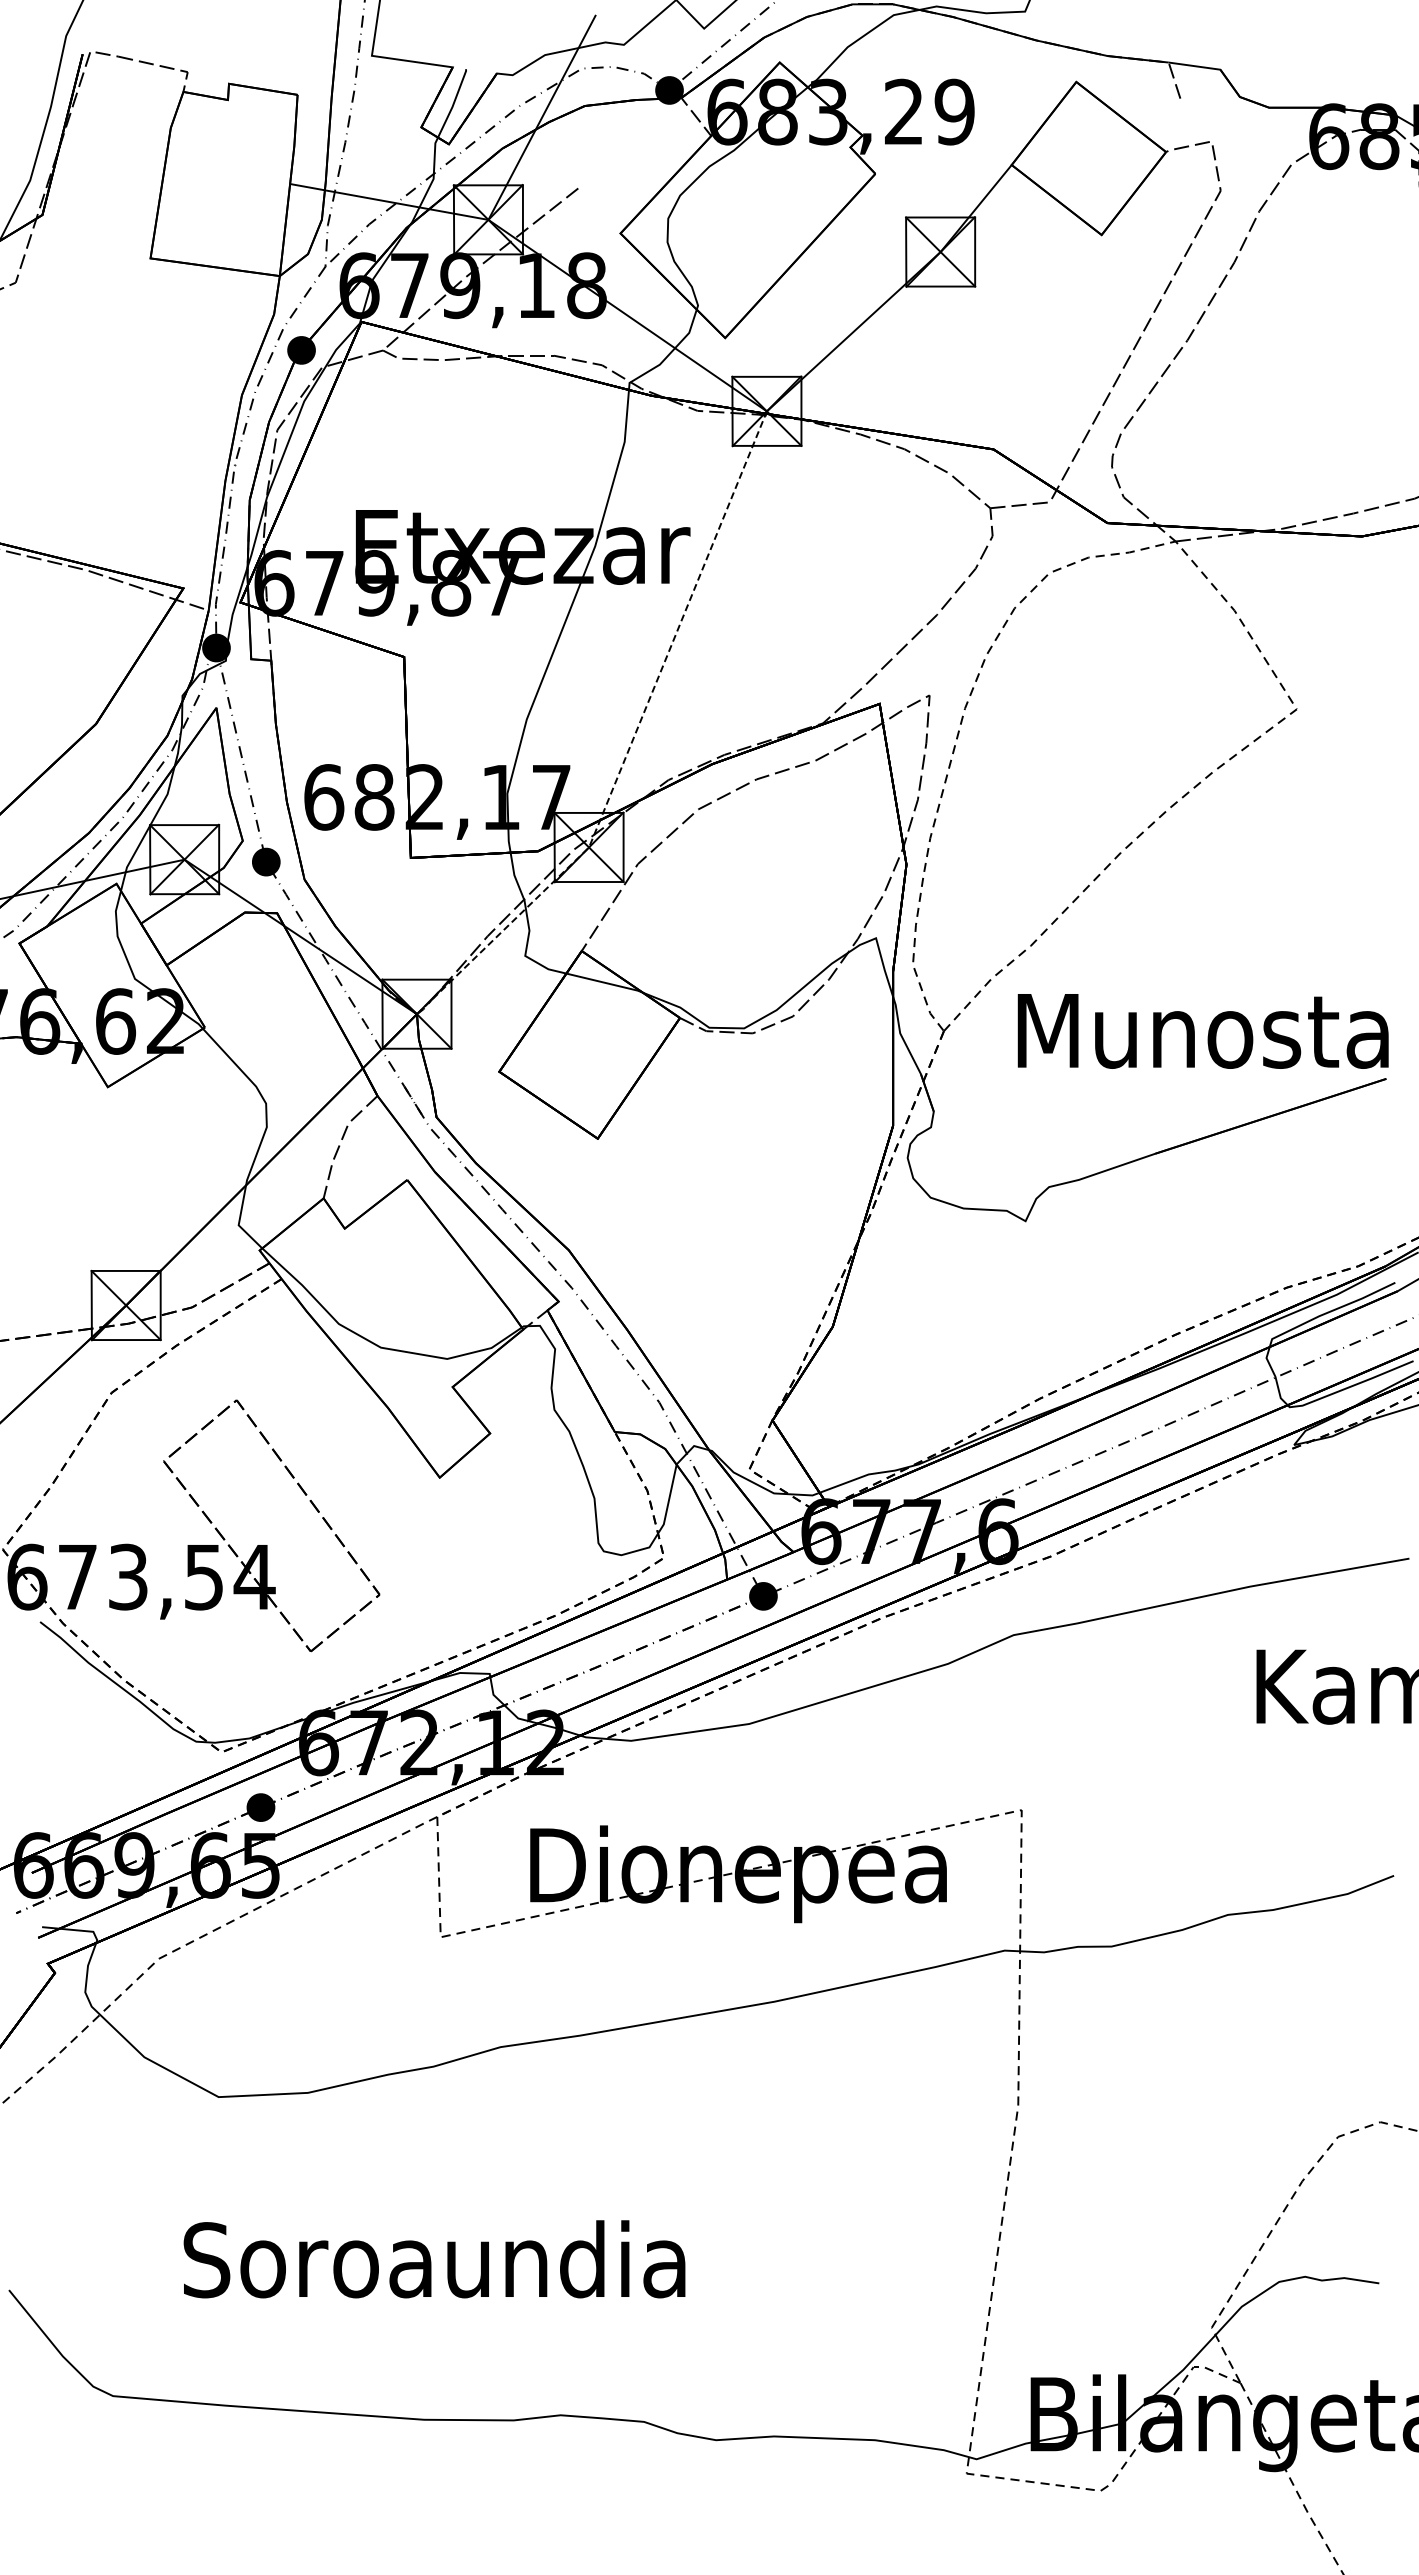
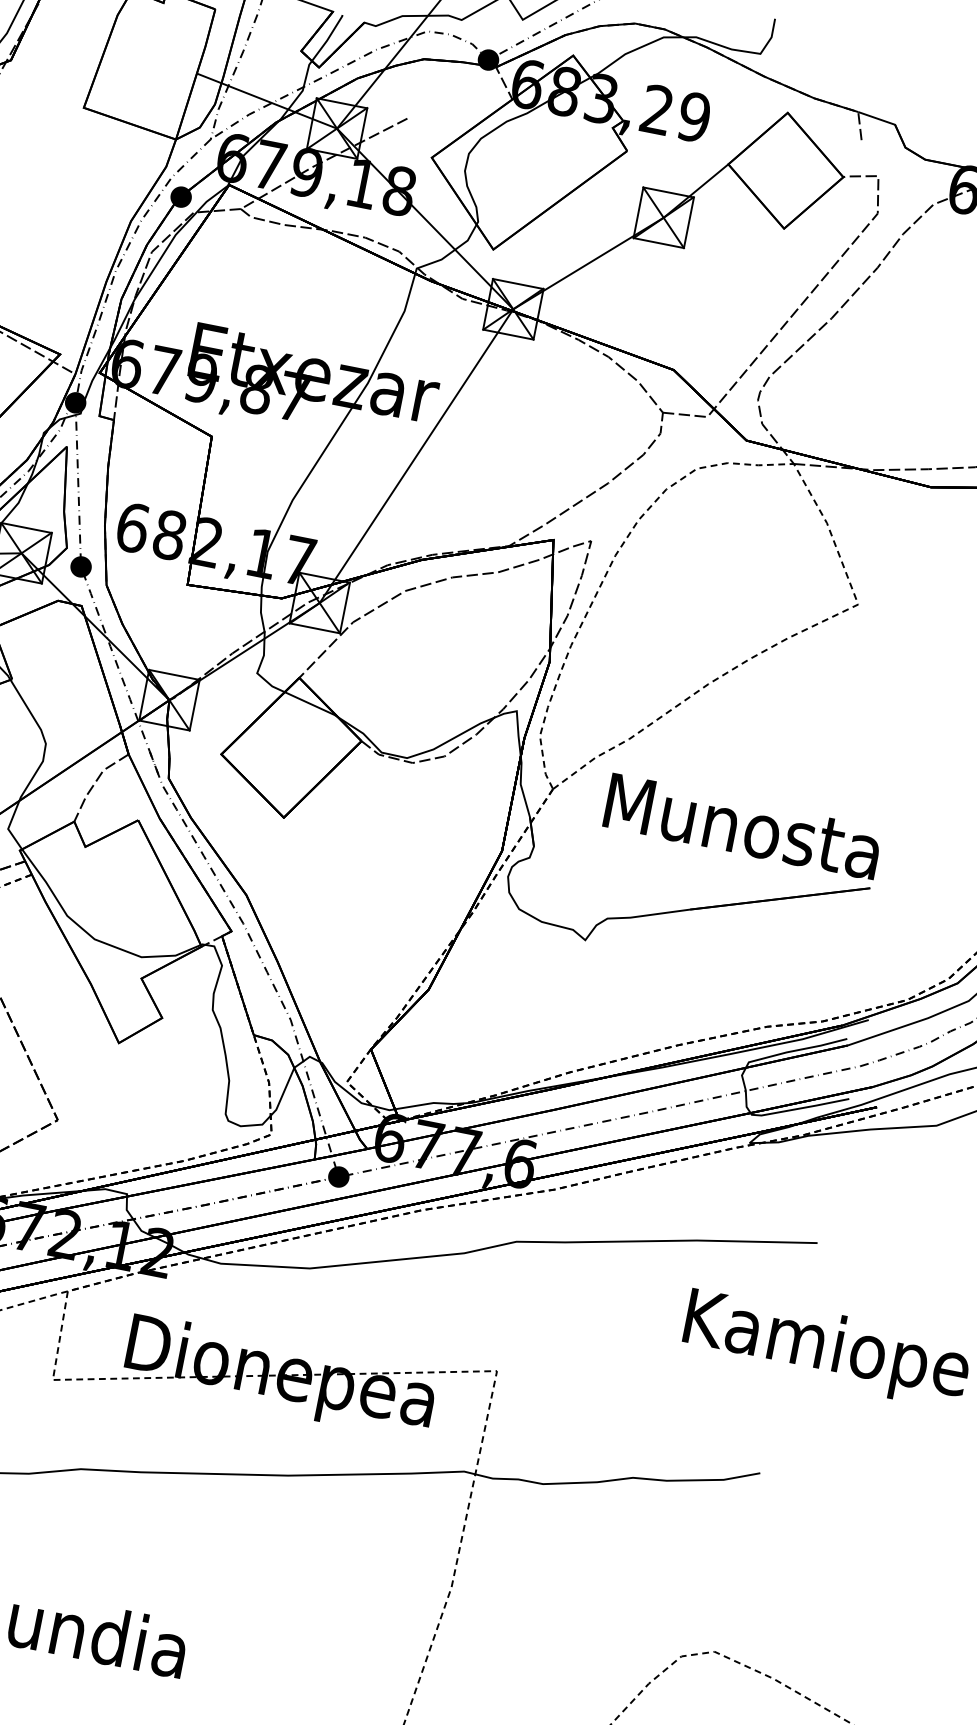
line: (632, 741) -> (366, 531), dashed -> solid

